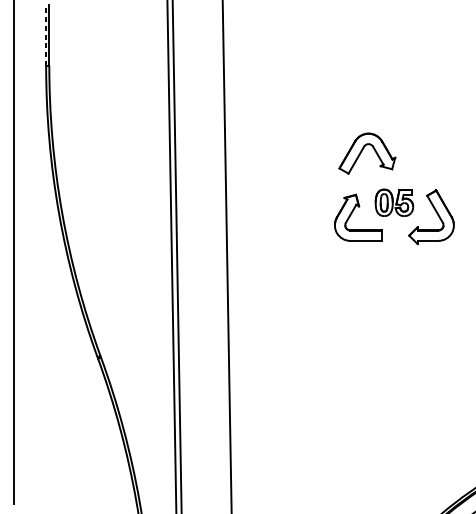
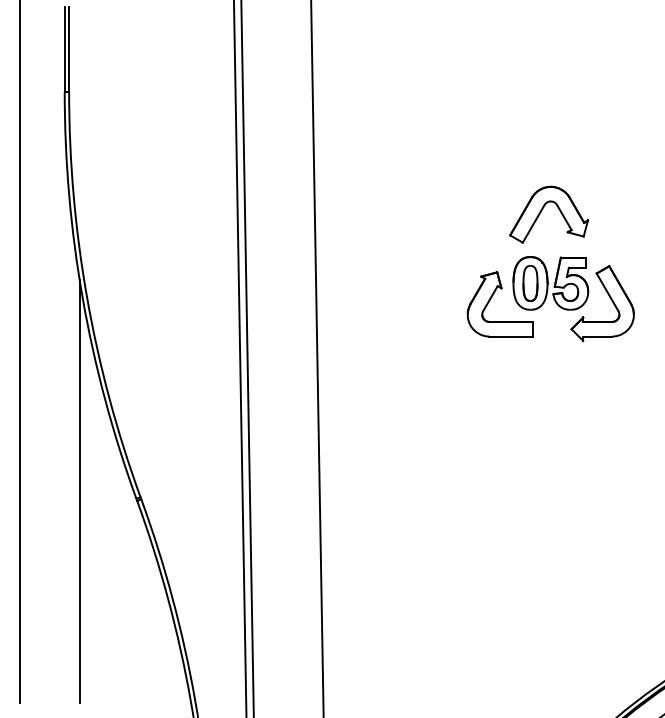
line: (46, 35) -> (64, 49), dashed -> solid
part: (363, 149) -> (543, 209), moved
part: (394, 202) -> (550, 283), size x1.43
line: (56, 351) -> (79, 491), added

